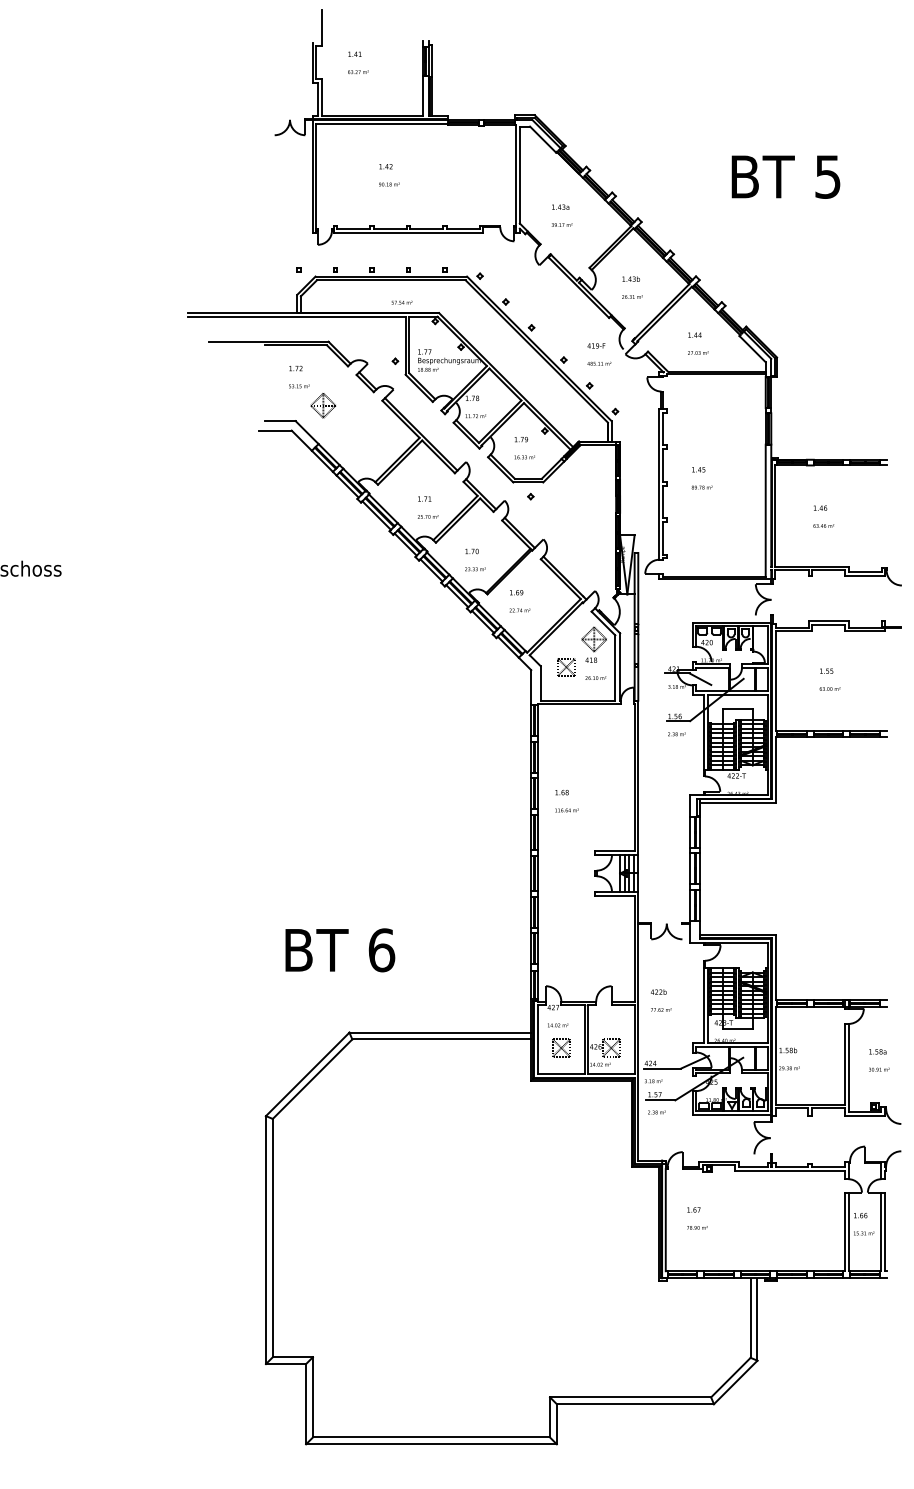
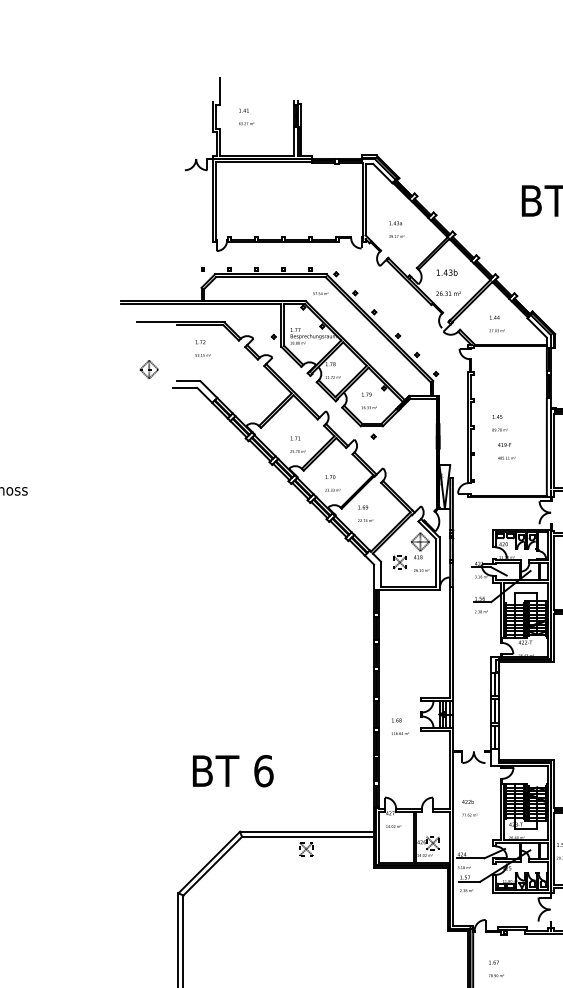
part: (389, 175) -> (269, 199), removed
part: (632, 287) -> (448, 282), size x1.6
part: (401, 302) -> (320, 293), moved
part: (598, 348) -> (506, 446), moved
part: (323, 405) -> (149, 369), moved
part: (566, 801) -> (399, 727), moved
part: (561, 1047) -> (306, 848), moved

